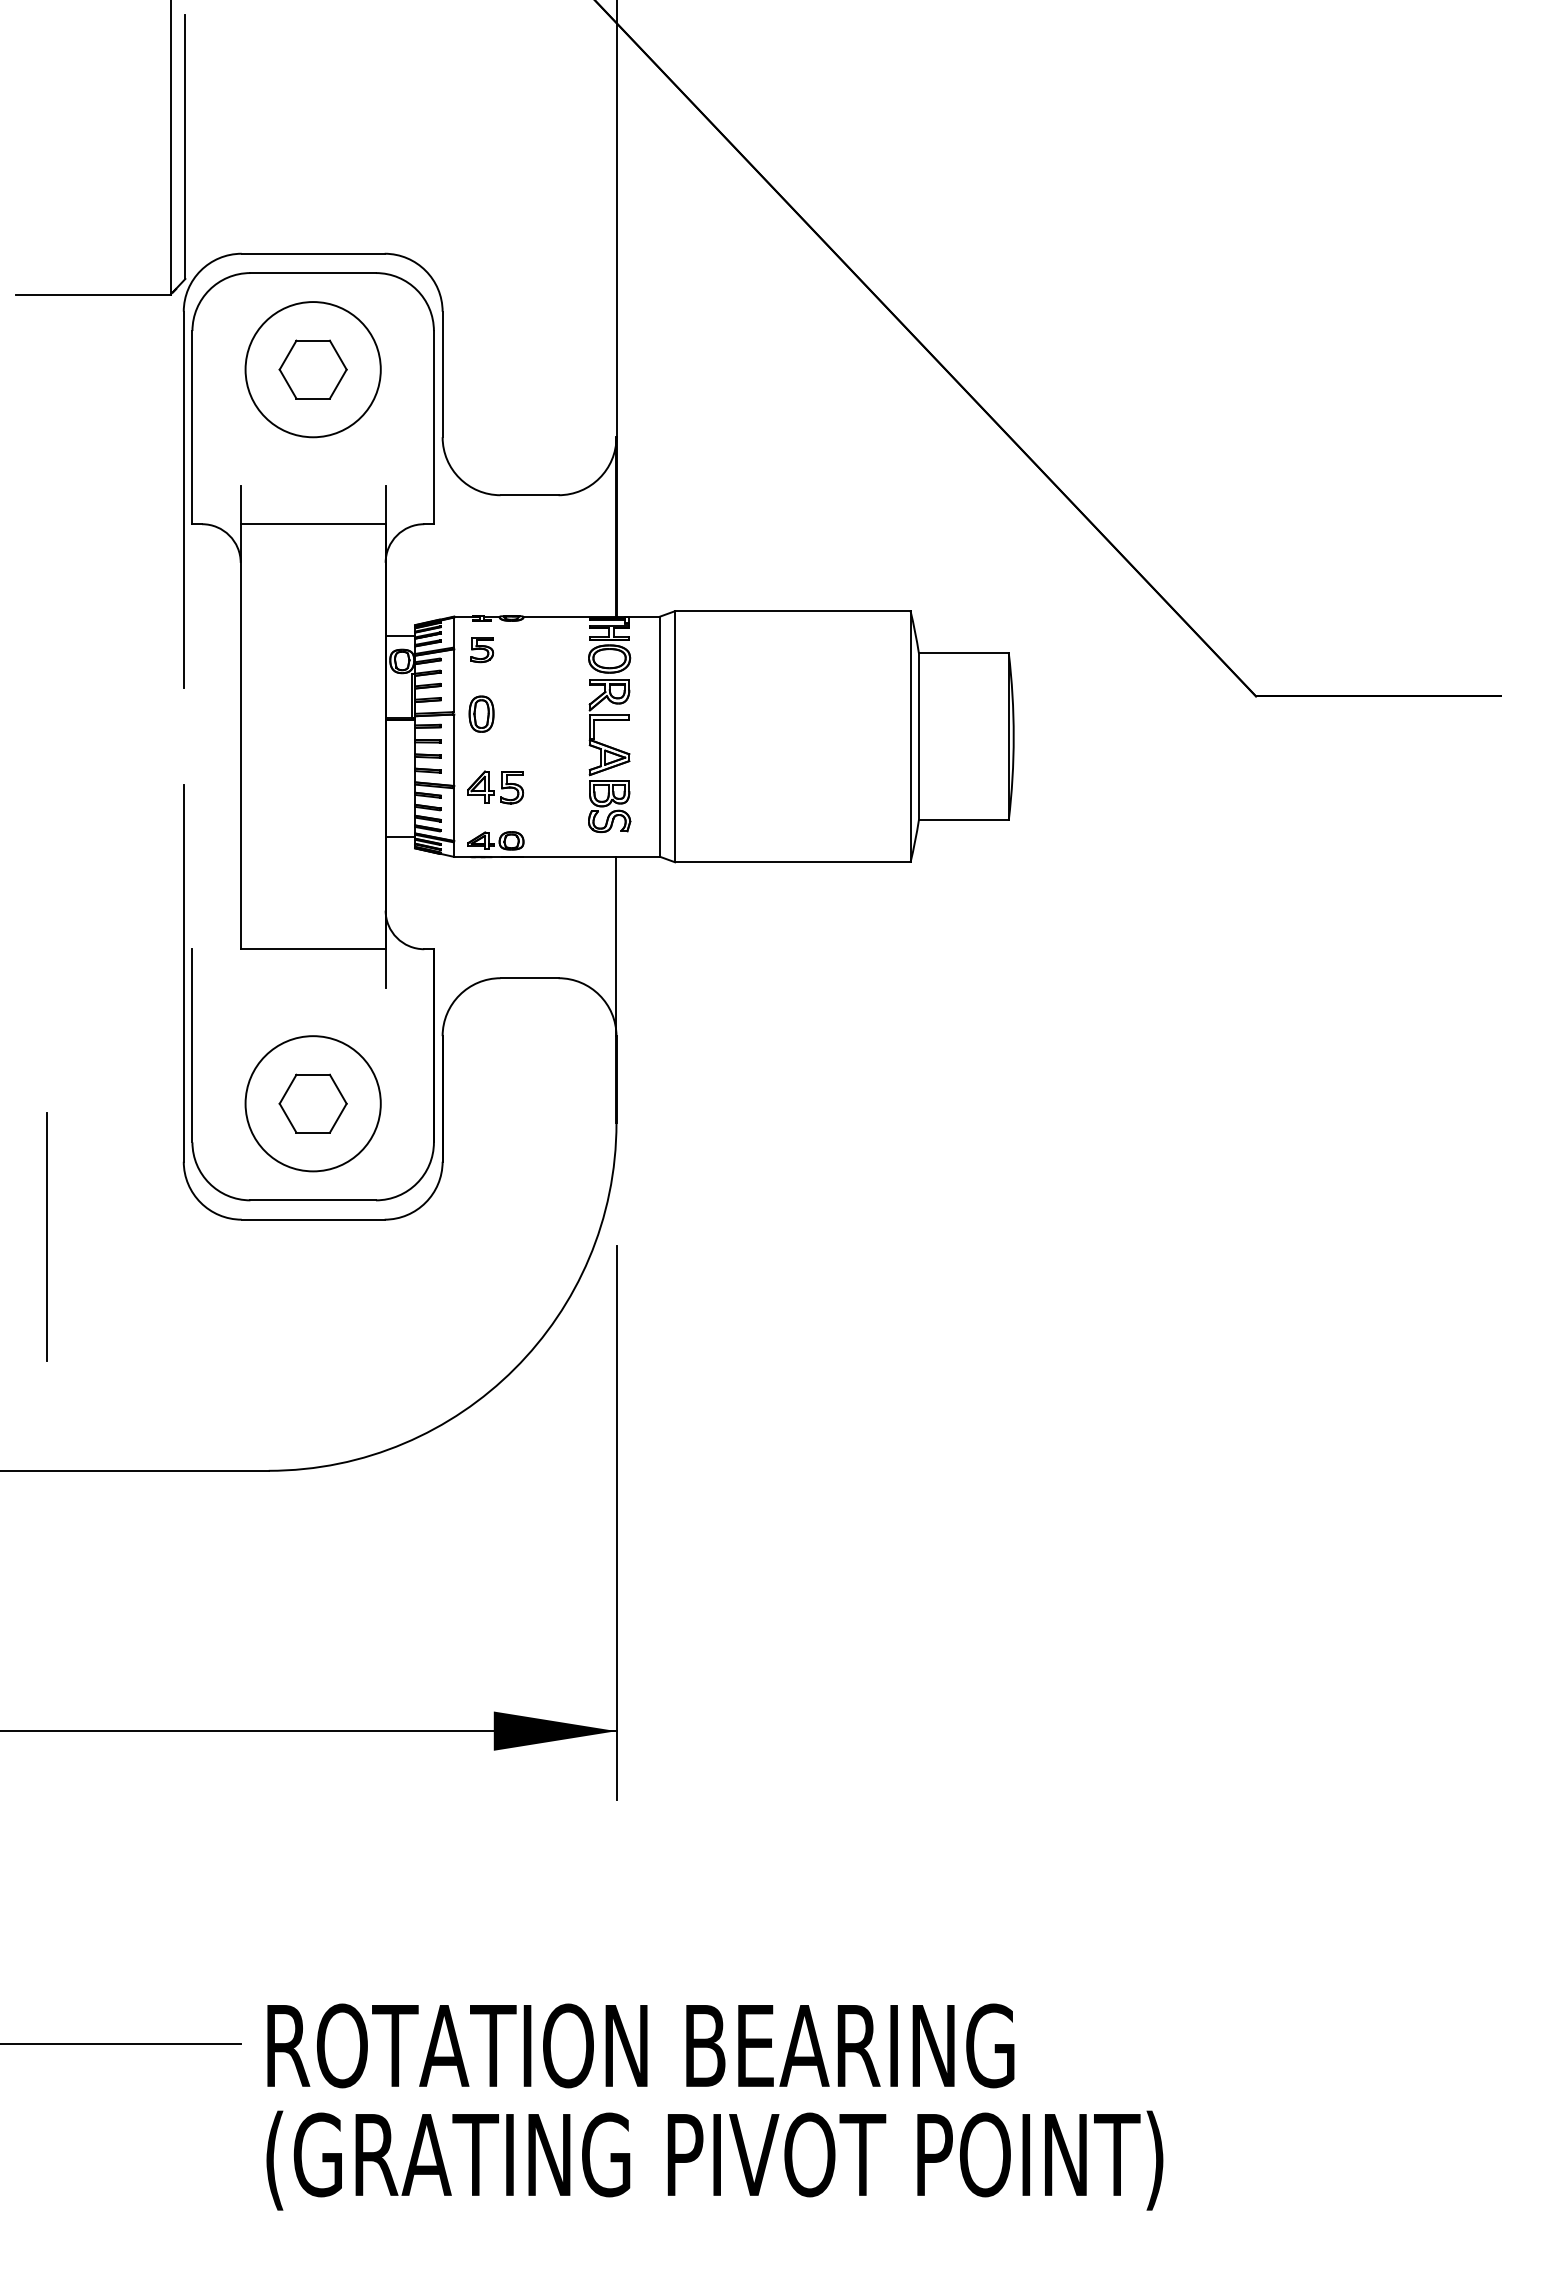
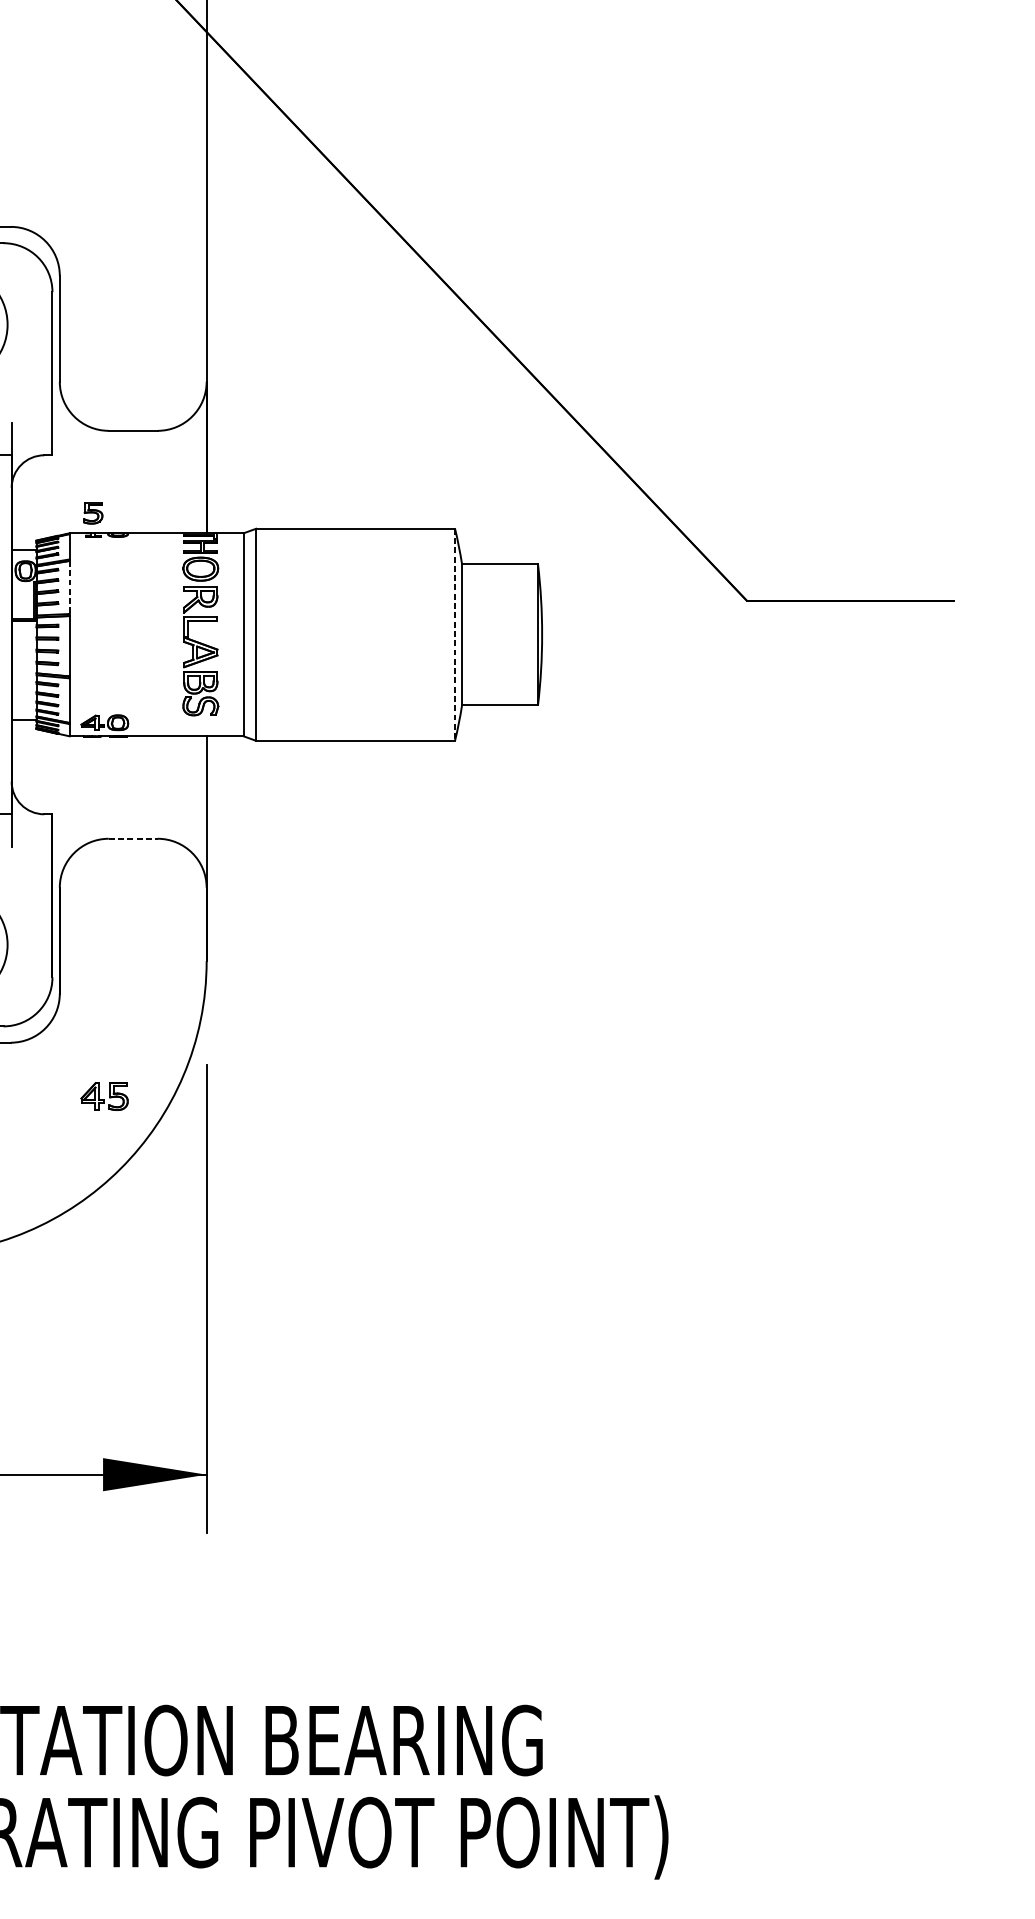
part: (481, 650) -> (92, 513), moved
line: (454, 681) -> (69, 588), solid -> dashed
part: (481, 713) -> (92, 615), removed
line: (910, 736) -> (454, 634), solid -> dashed
part: (495, 787) -> (104, 1096), moved
line: (529, 978) -> (133, 839), solid -> dashed

